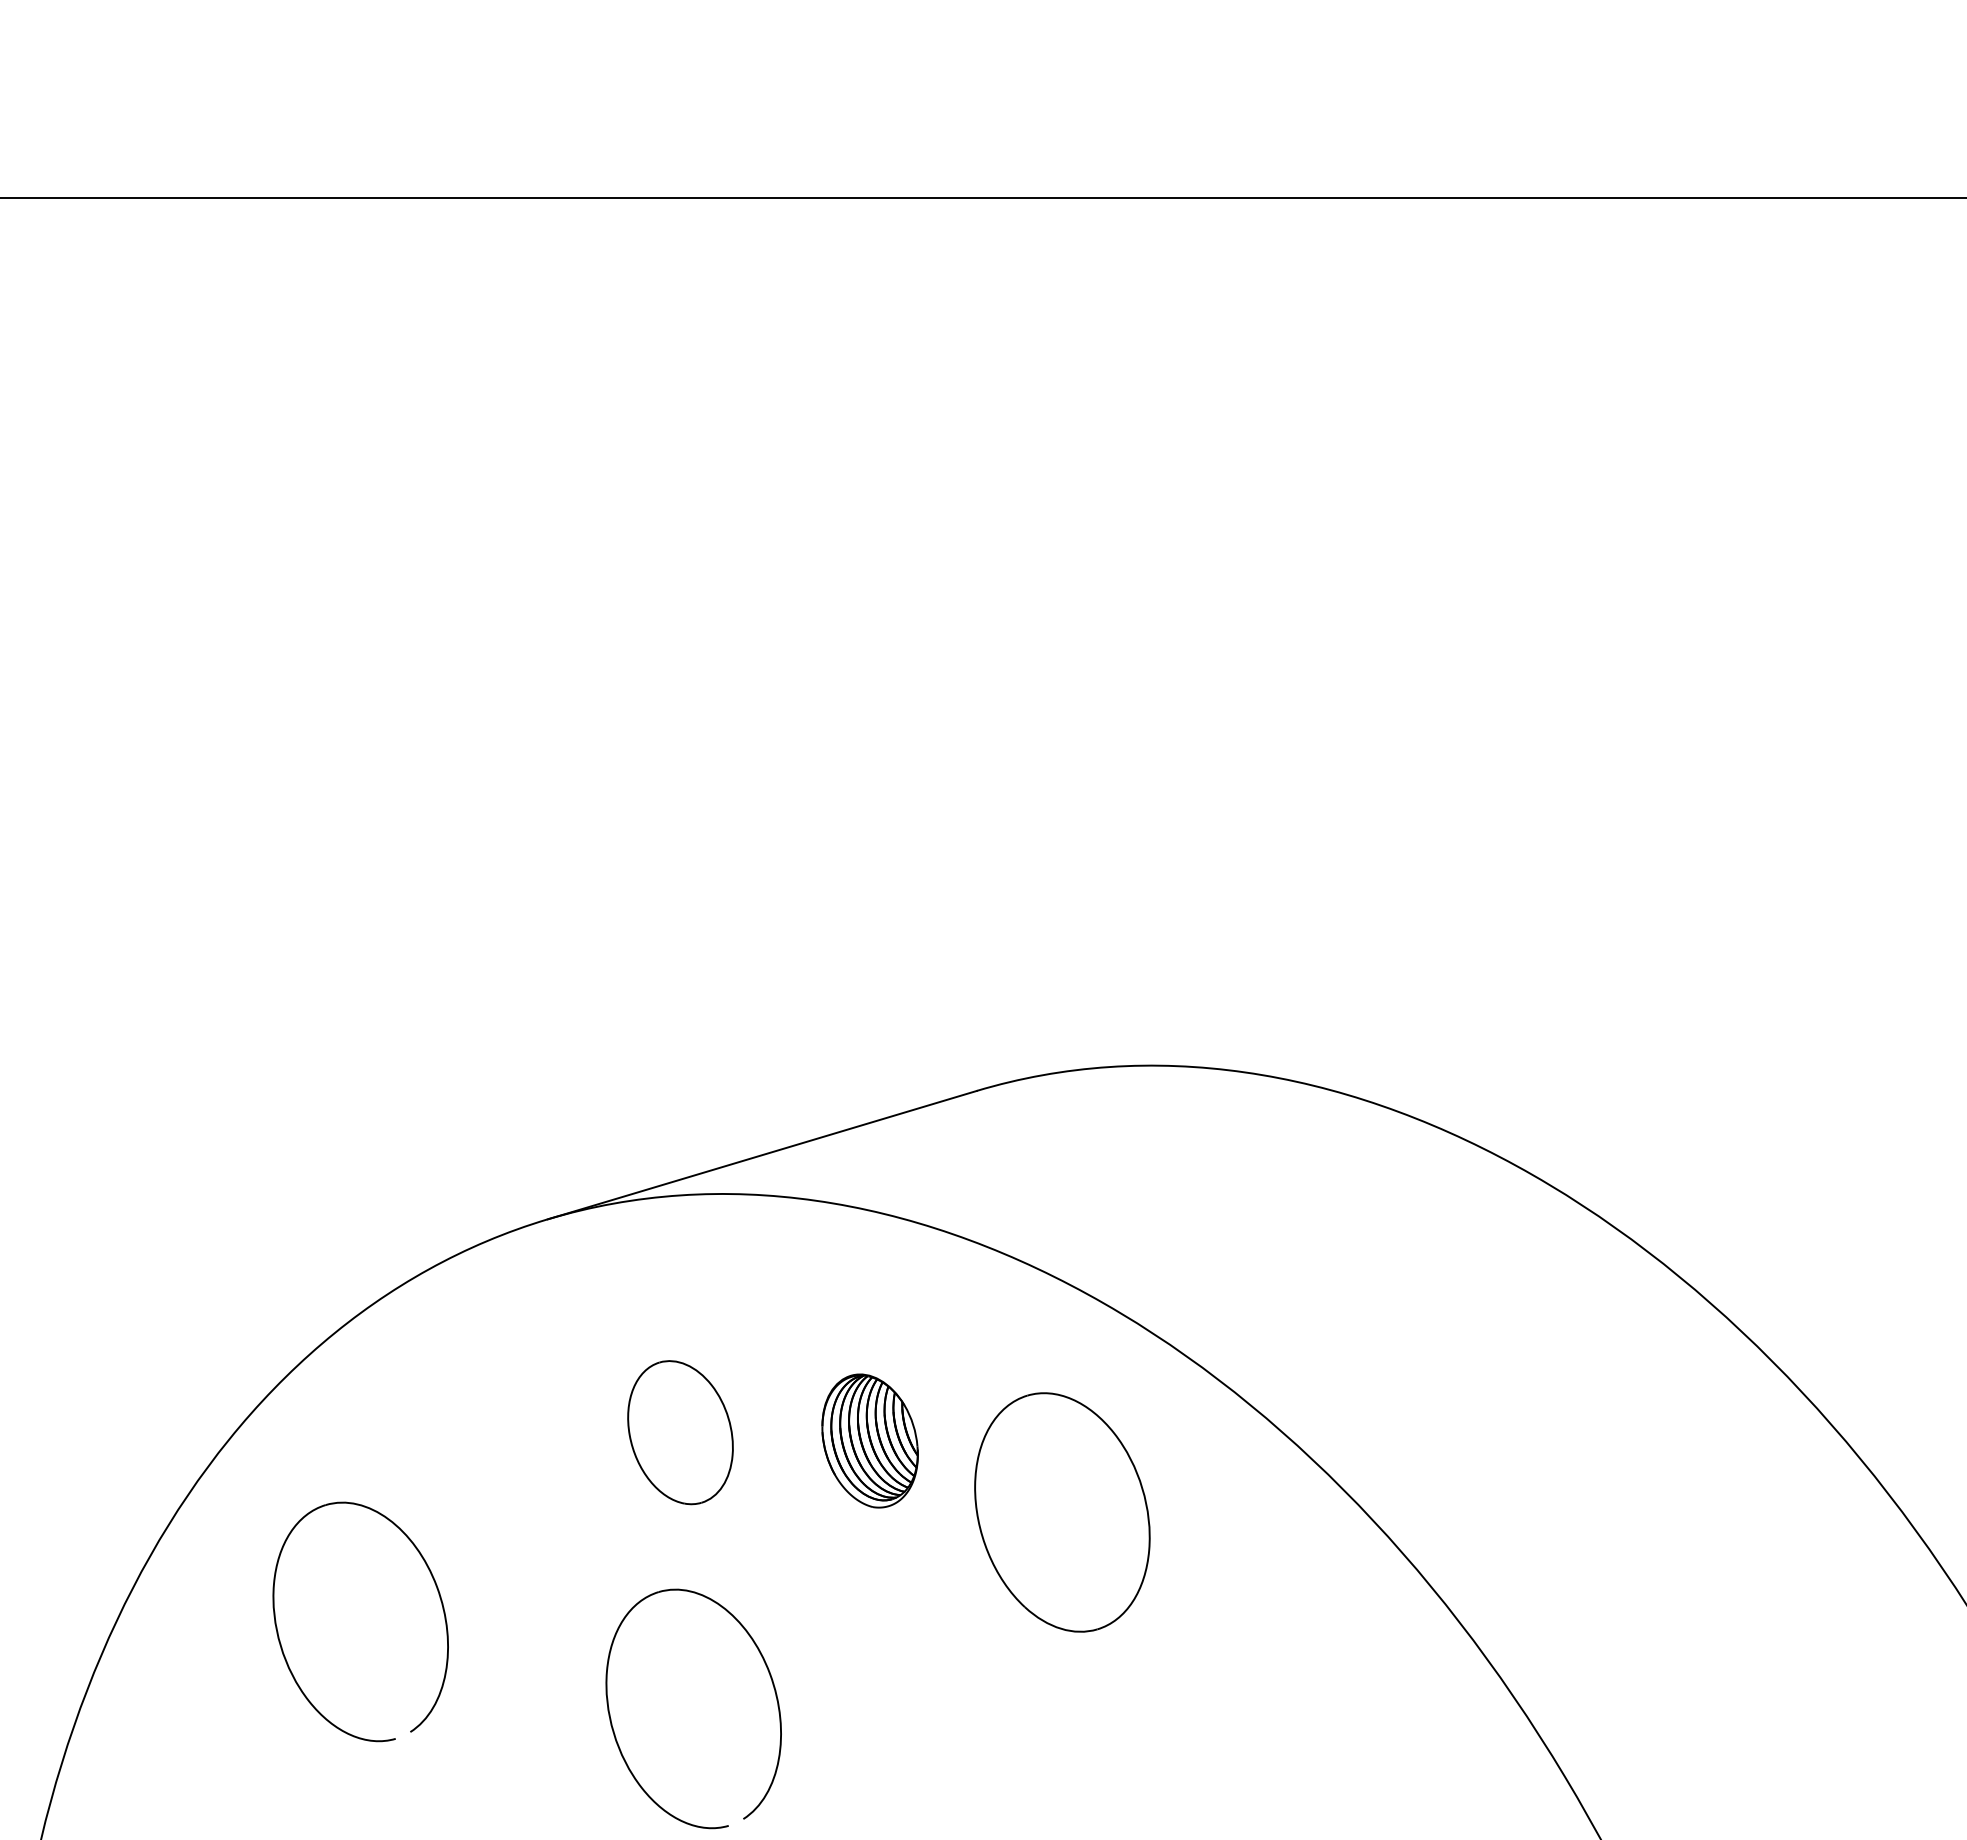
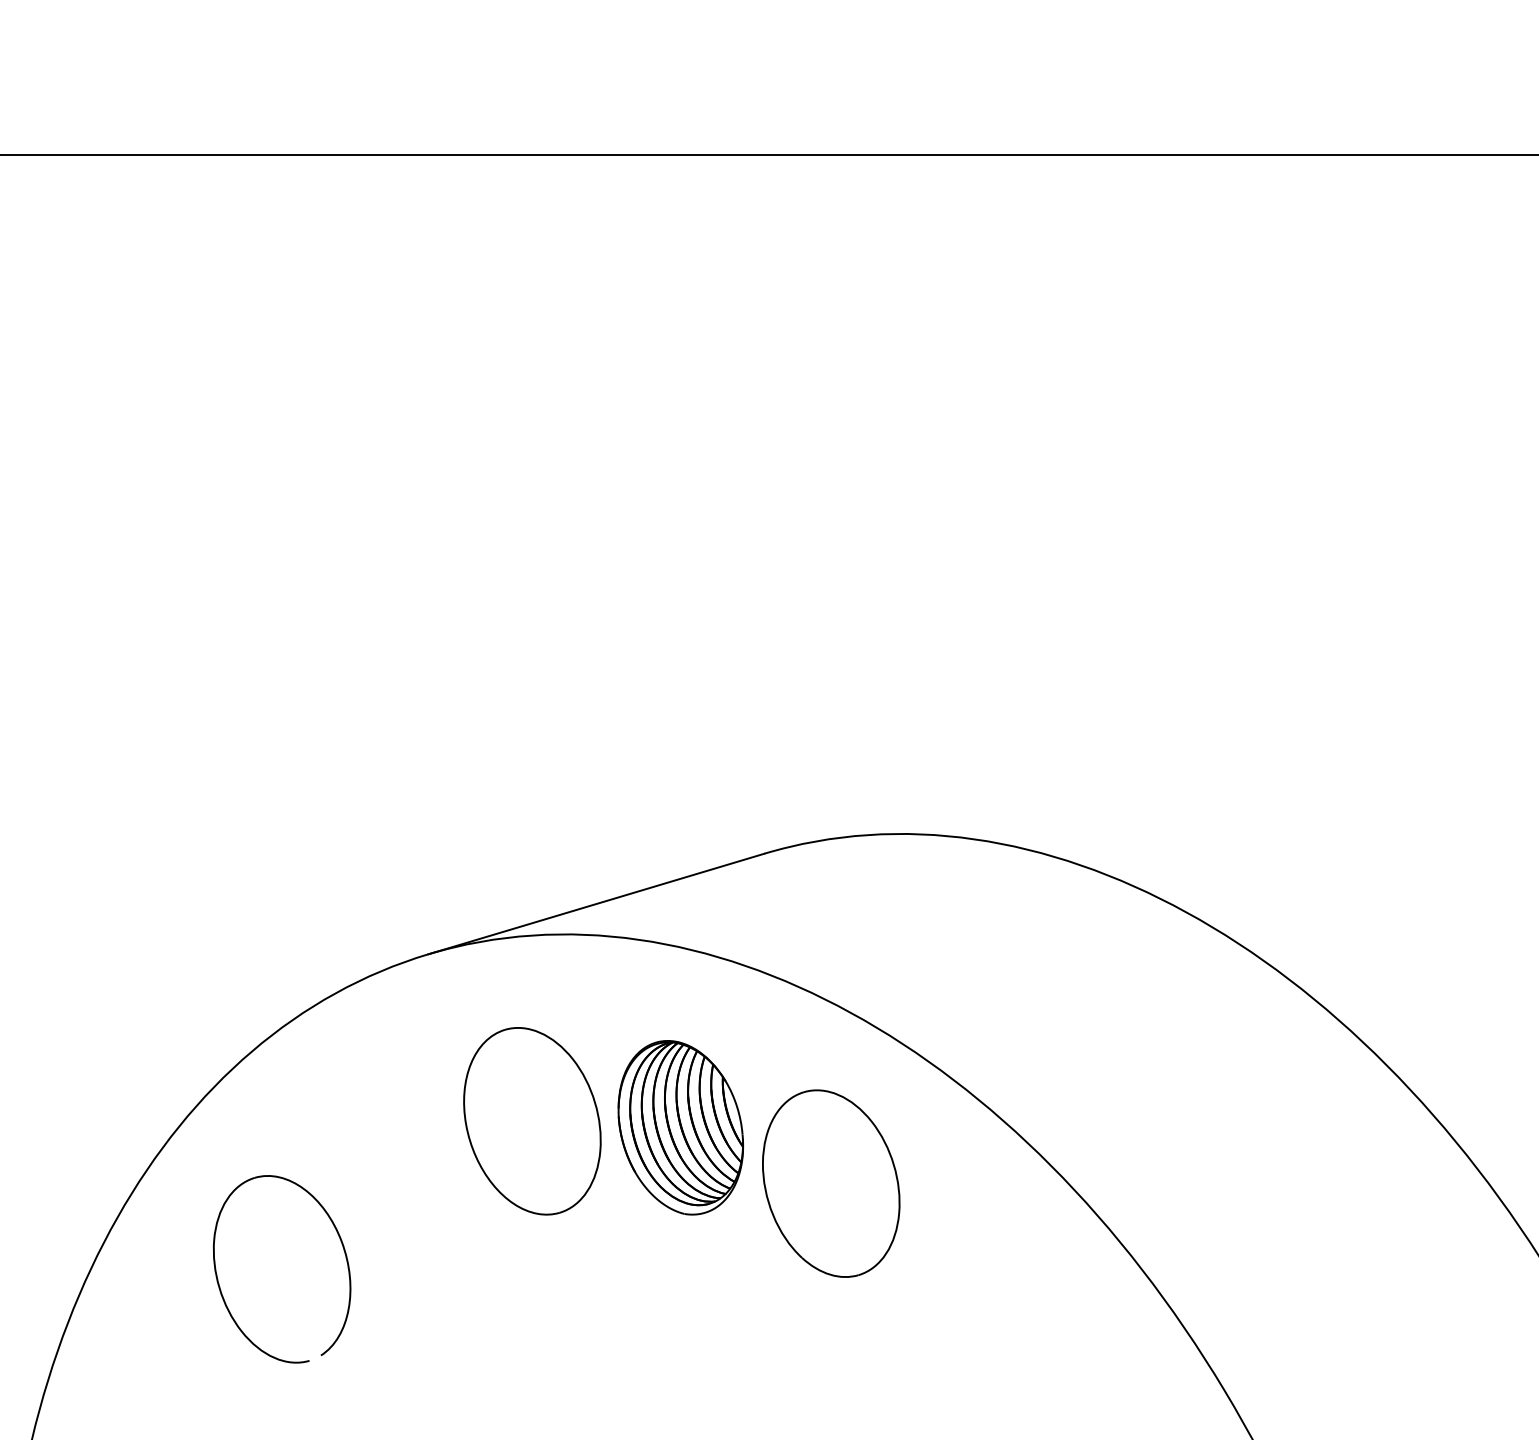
part: (680, 1432) -> (532, 1121), size x1.67
part: (869, 1440) -> (680, 1127), size x1.67
part: (614, 1730) -> (480, 1354), removed

